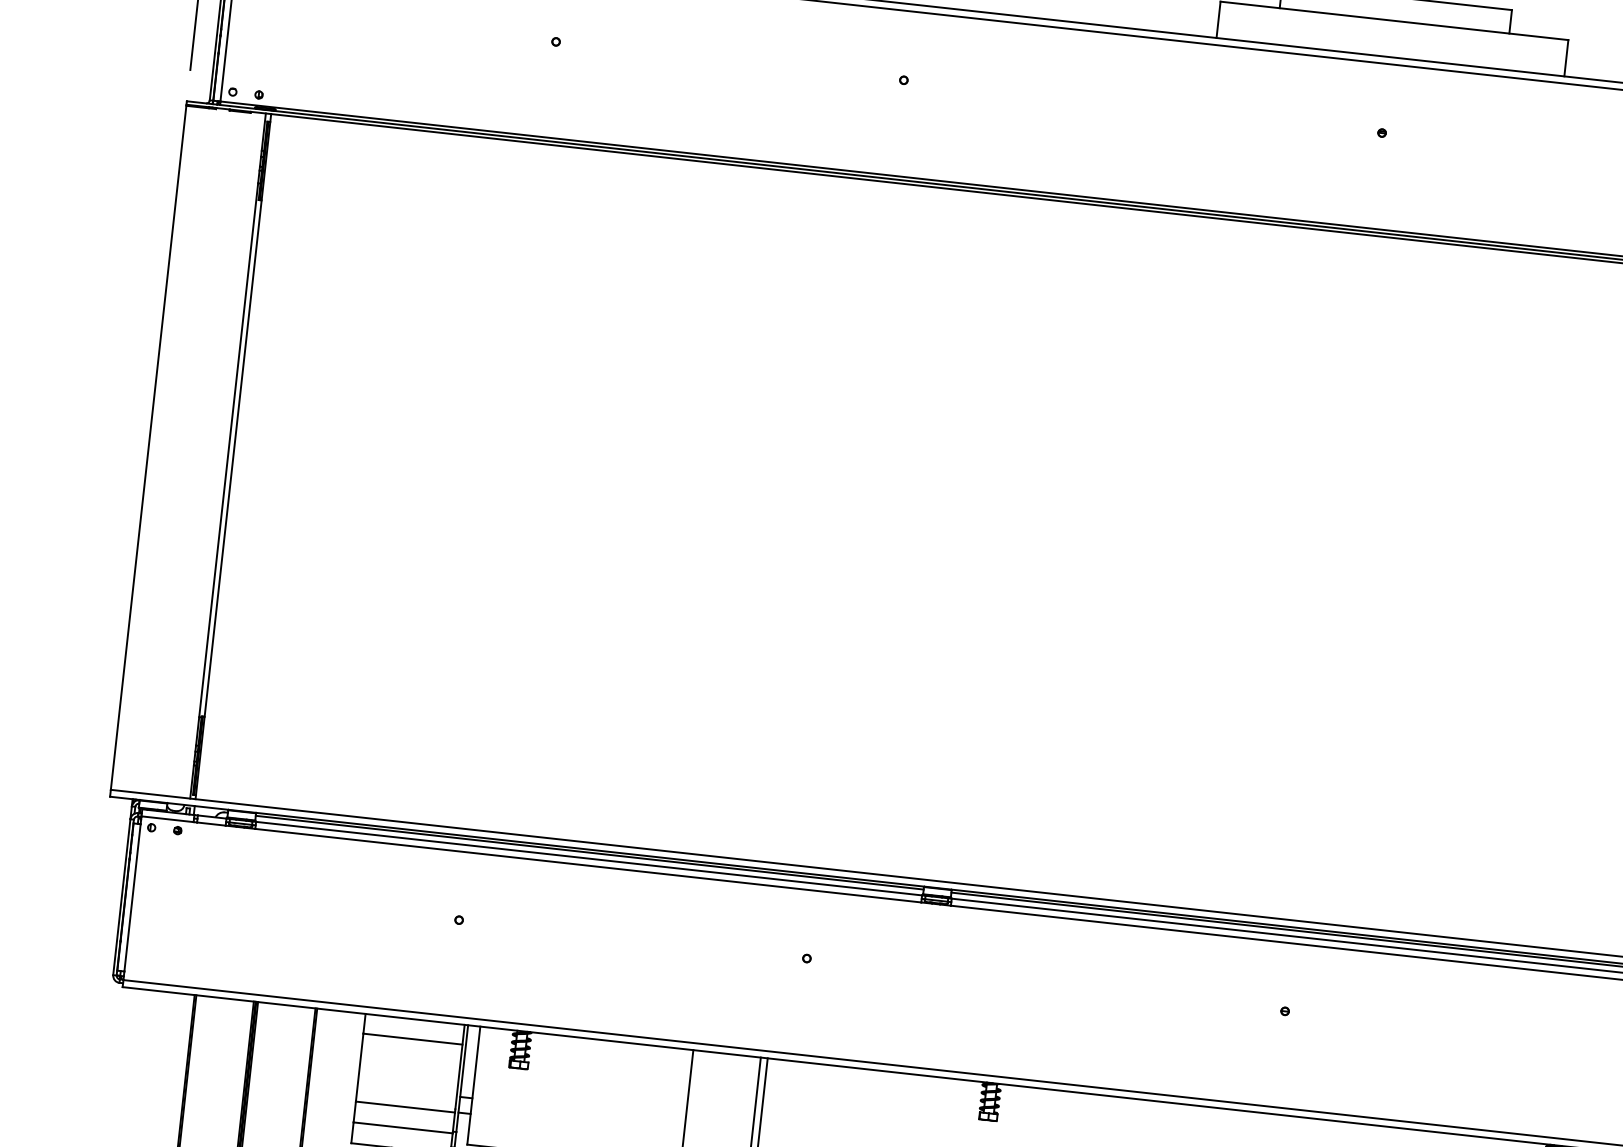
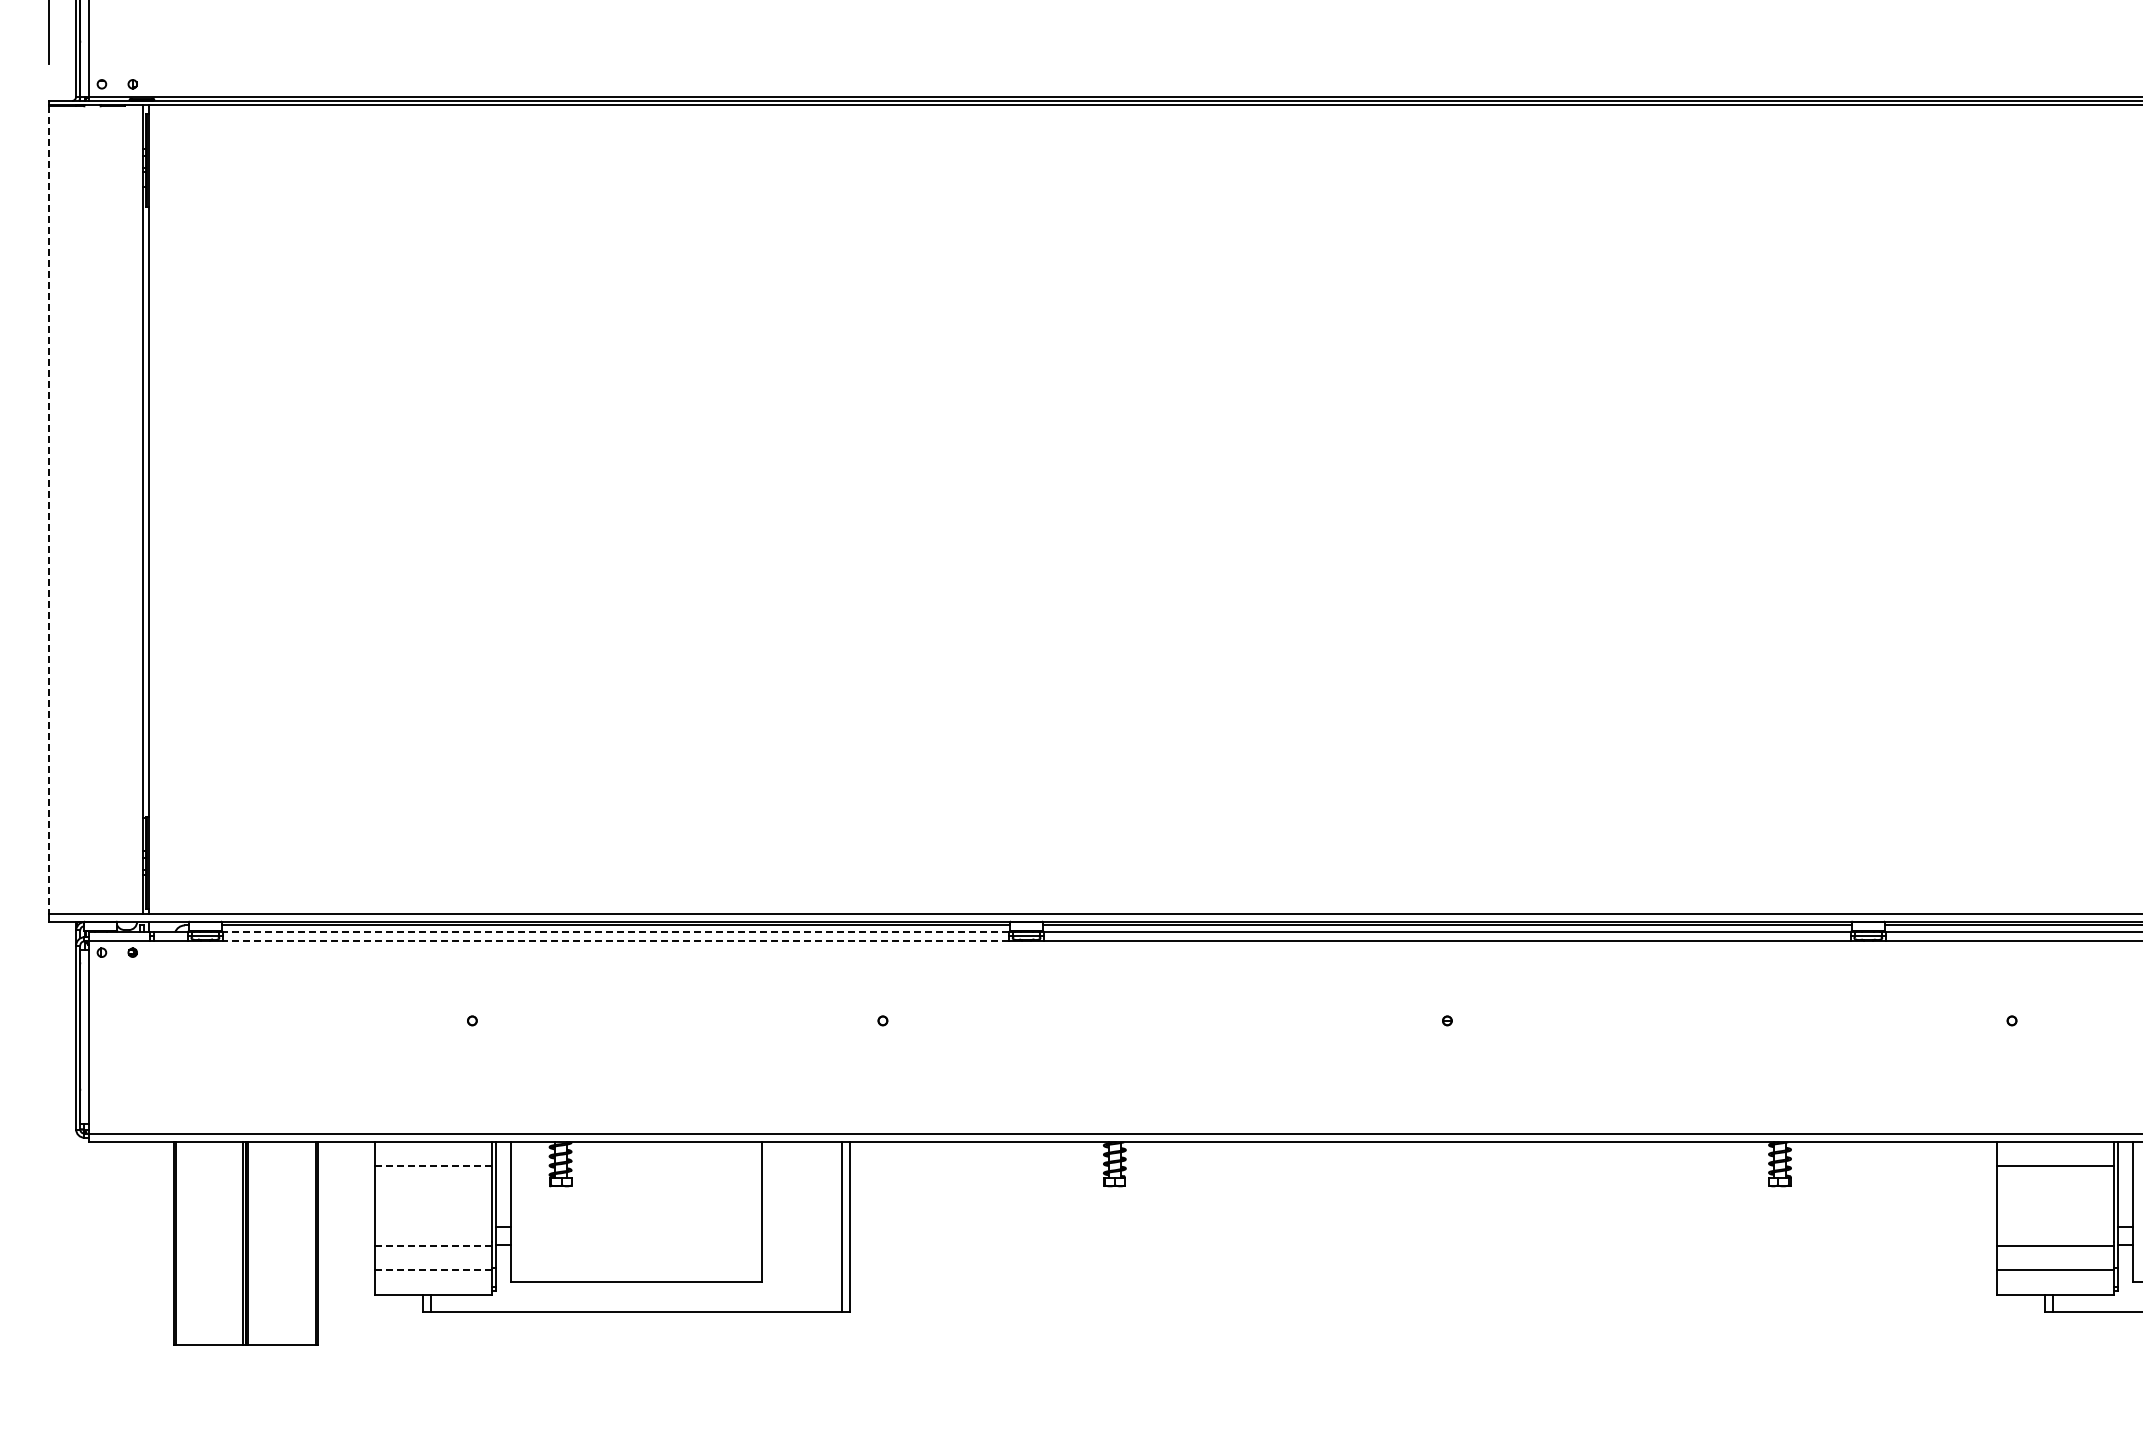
line: (148, 448) -> (49, 510), solid -> dashed
line: (588, 858) -> (615, 932), solid -> dashed
line: (587, 865) -> (615, 940), solid -> dashed
line: (412, 1039) -> (433, 1165), solid -> dashed
line: (406, 1106) -> (434, 1245), solid -> dashed
line: (402, 1128) -> (433, 1270), solid -> dashed

